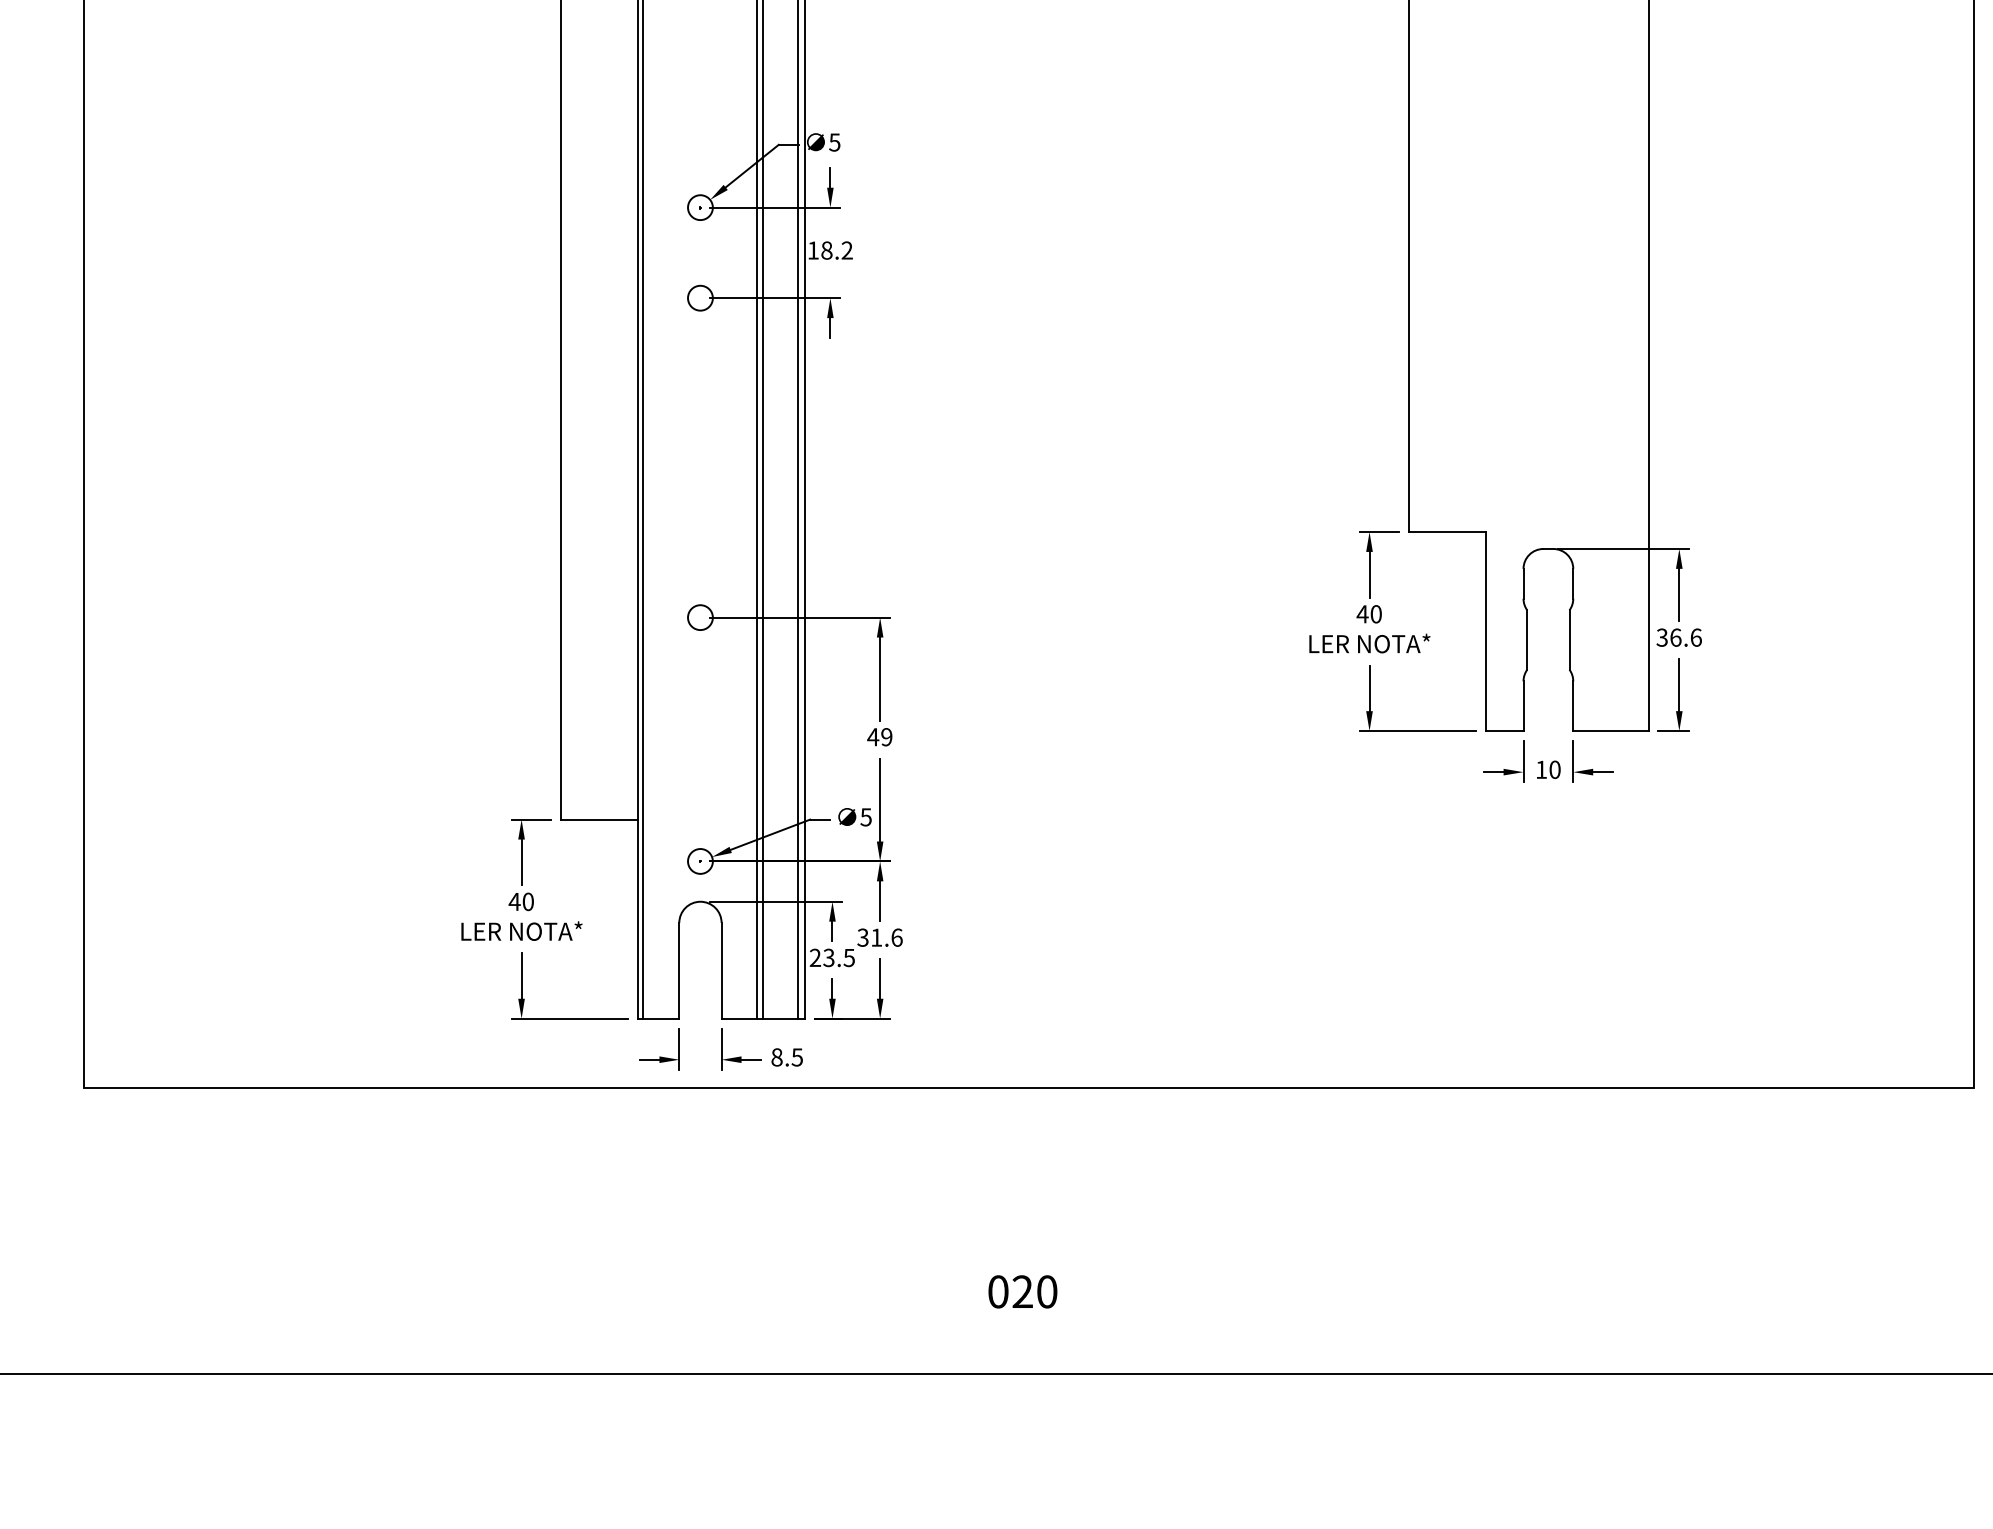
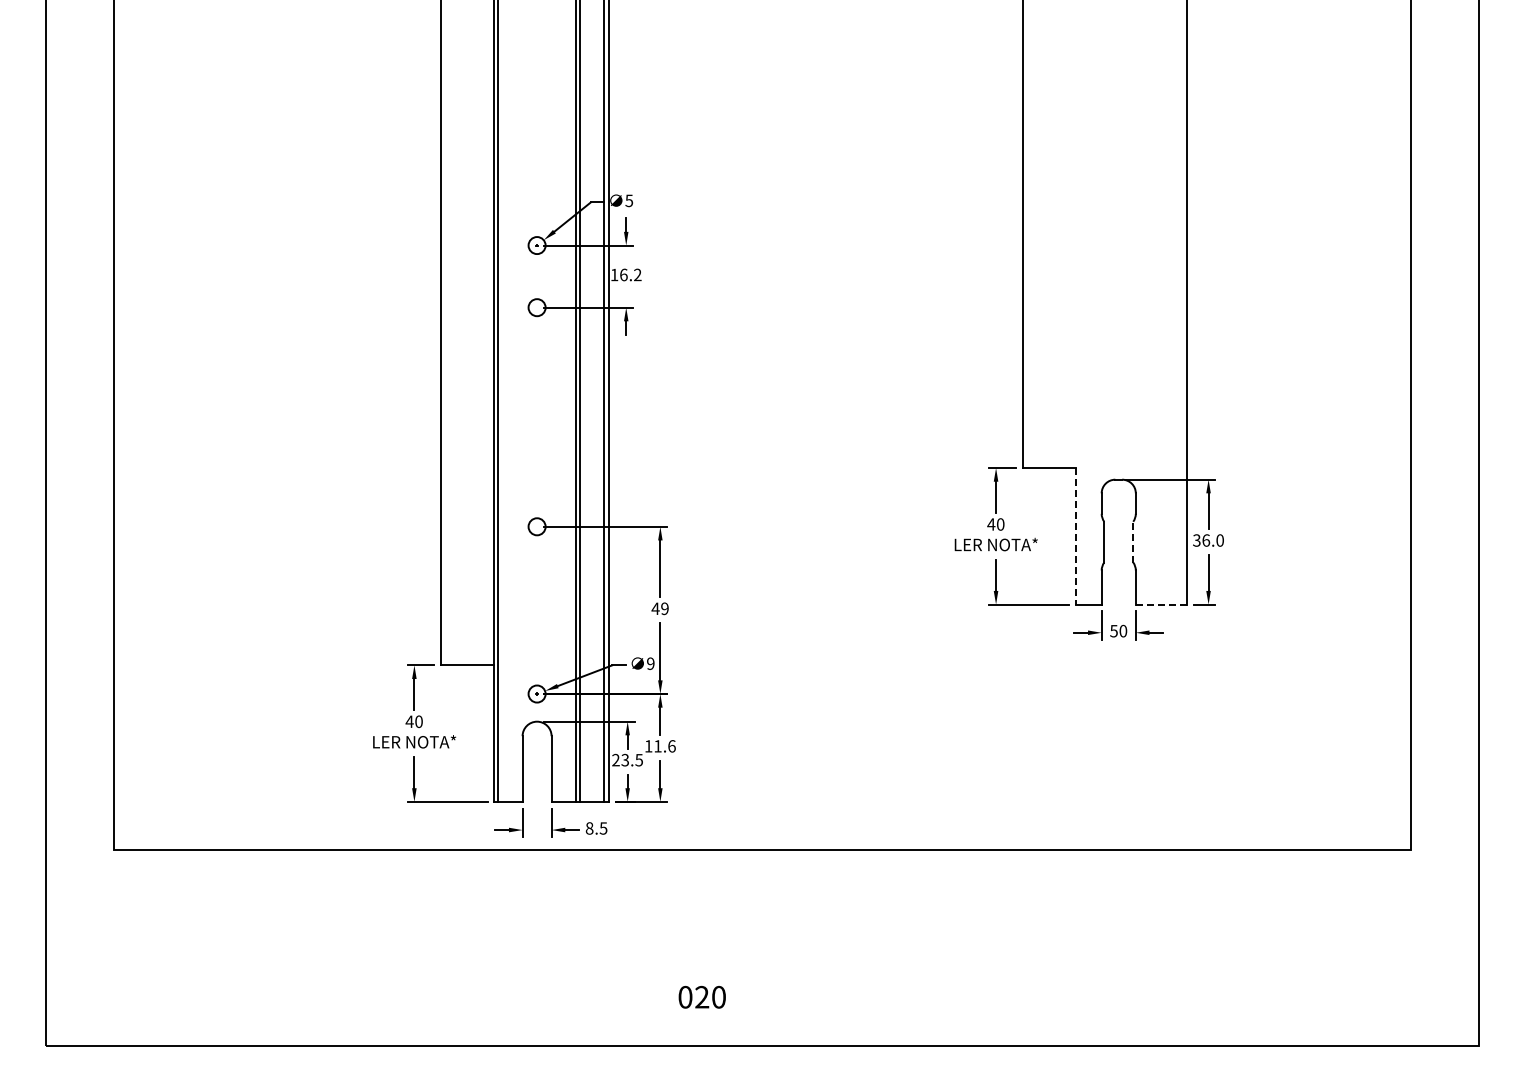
text: (826, 249) -> (623, 274), 18.2 -> 16.2
line: (1486, 631) -> (1076, 536), solid -> dashed
text: (1696, 637) -> (1220, 540), 36.6 -> 36.0
line: (1569, 639) -> (1133, 541), solid -> dashed
line: (1610, 730) -> (1161, 604), solid -> dashed
text: (1540, 770) -> (1113, 631), 10 -> 50
text: (865, 816) -> (650, 663), 5 -> 9
text: (862, 937) -> (648, 746), 31.6 -> 11.6
text: (1021, 1292) -> (701, 997), moved

